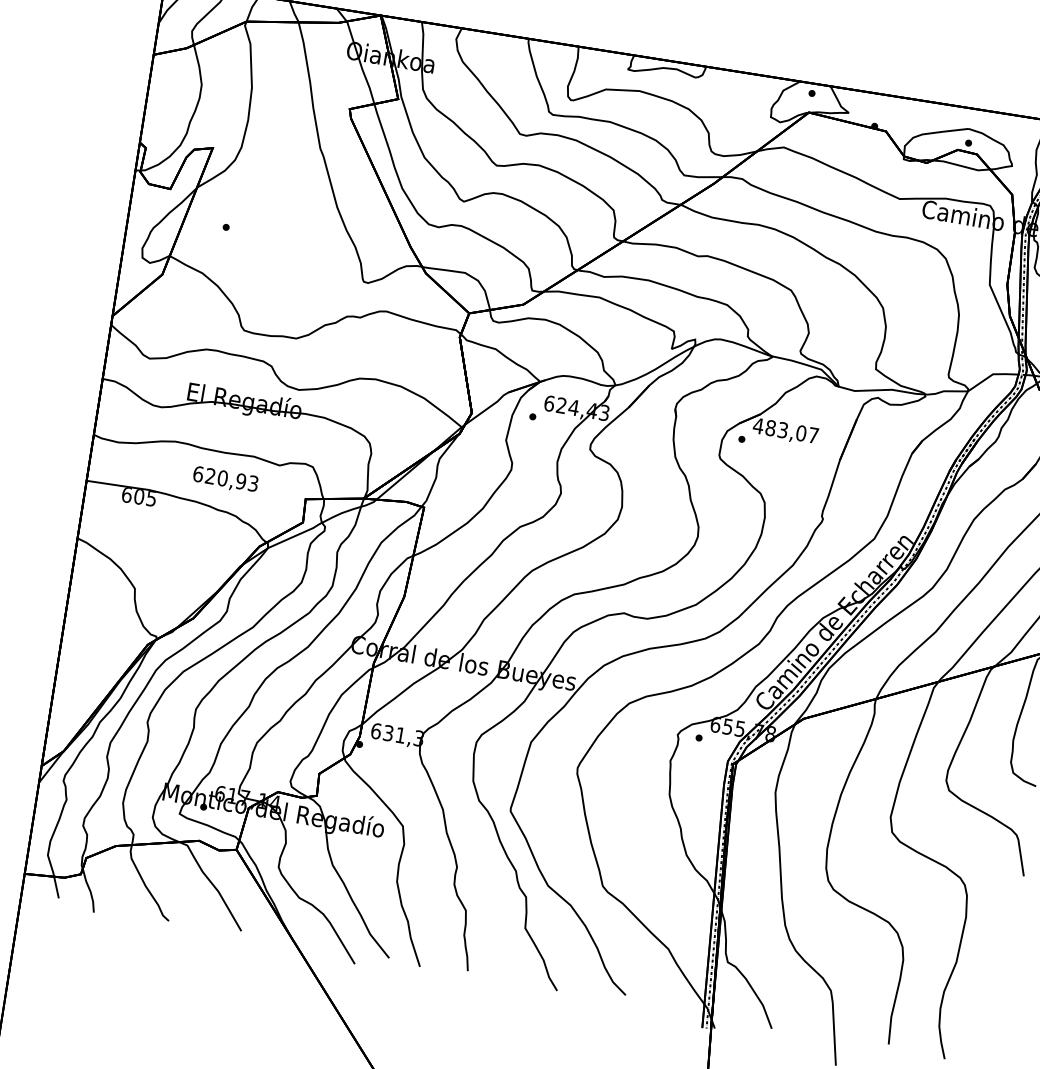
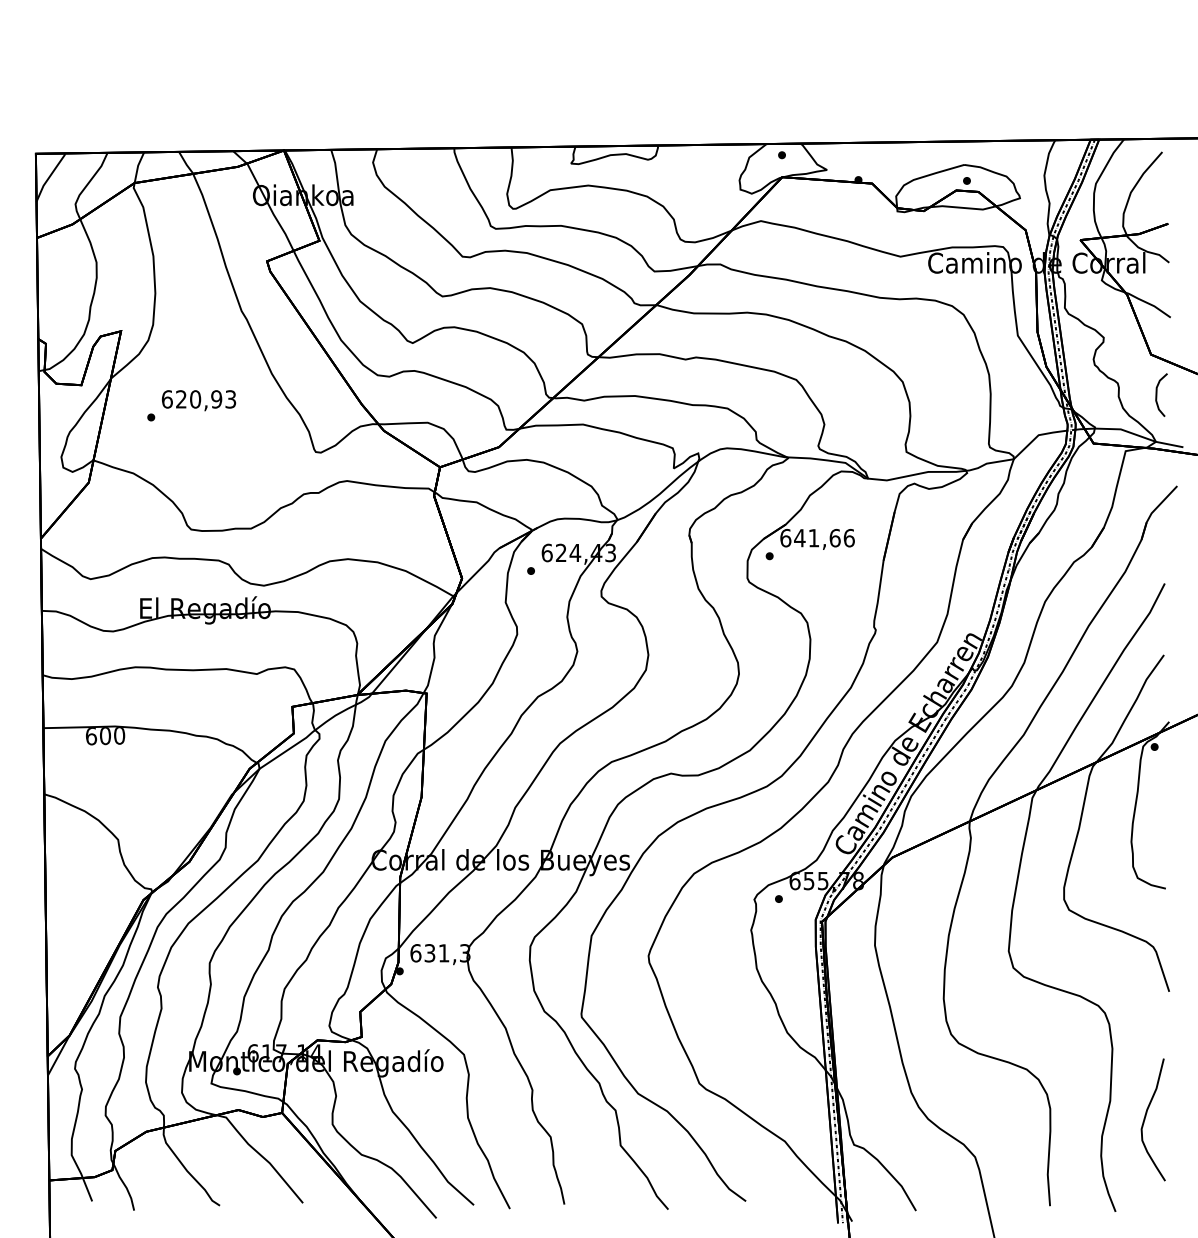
text: (785, 430) -> (816, 537), 483,07 -> 641,66
text: (225, 479) -> (198, 400), moved
text: (151, 498) -> (119, 735), 605 -> 600
curve: (985, 981) -> (1146, 1116), added

